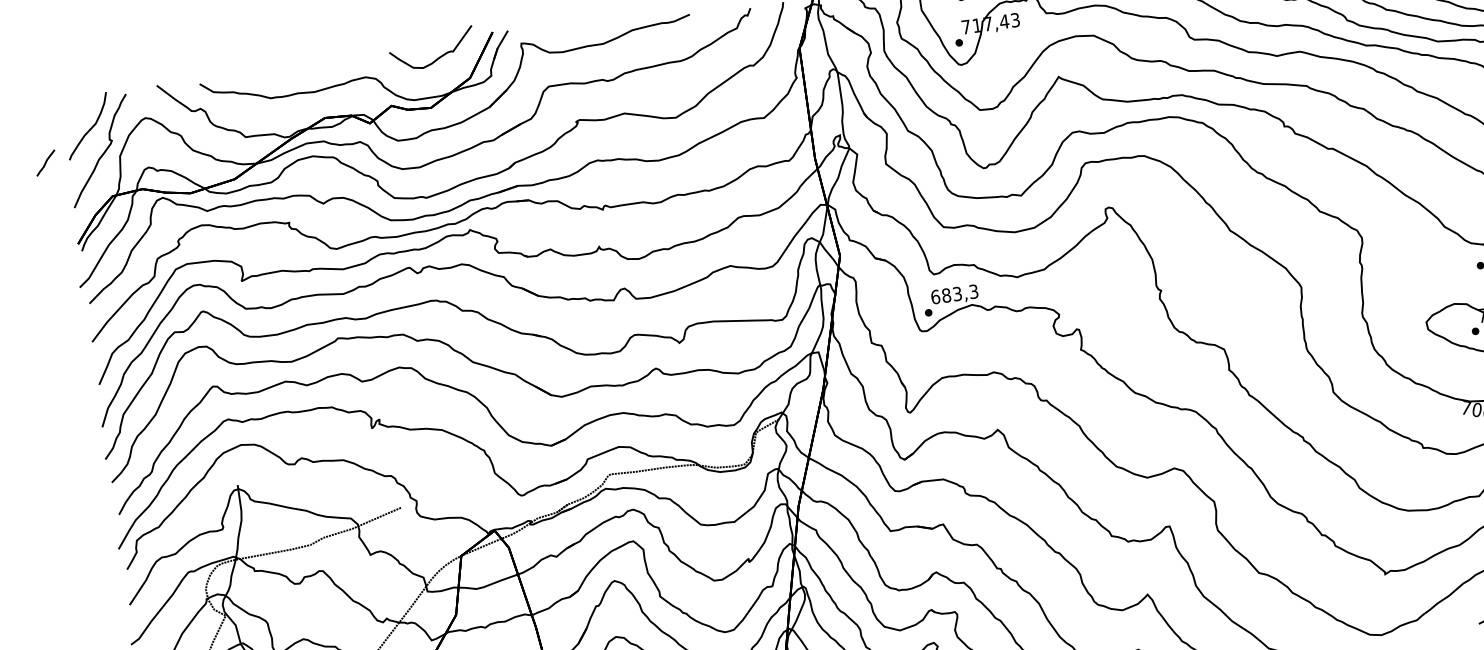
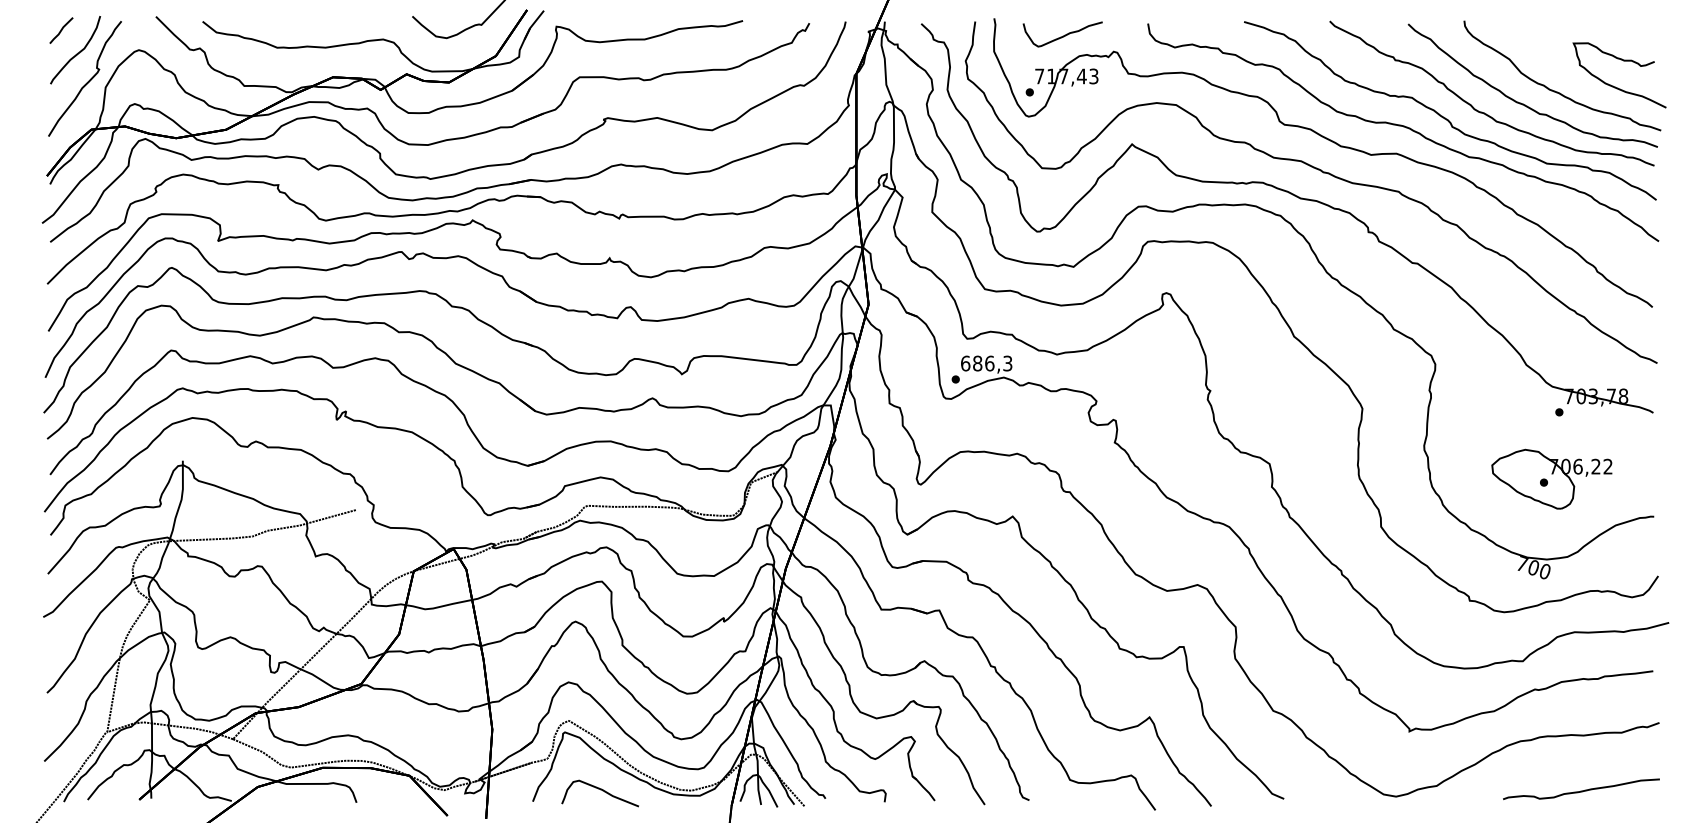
line: (45, 162) -> (61, 30), moved
text: (957, 293) -> (989, 363), 683,3 -> 686,3

